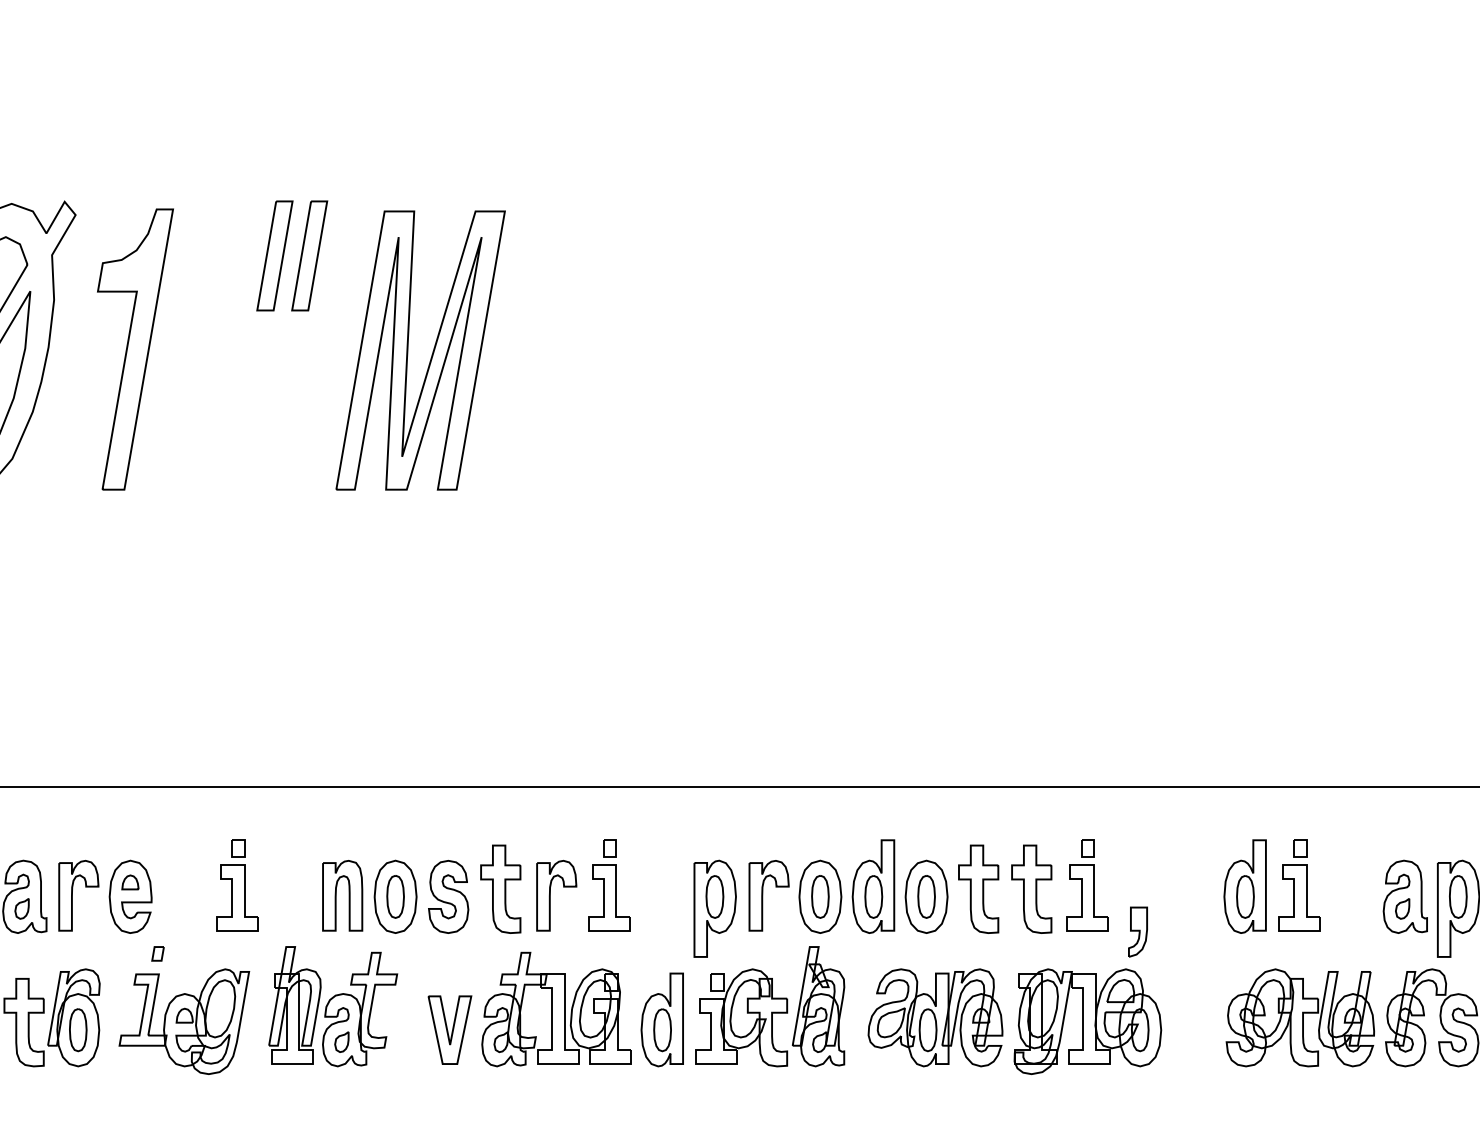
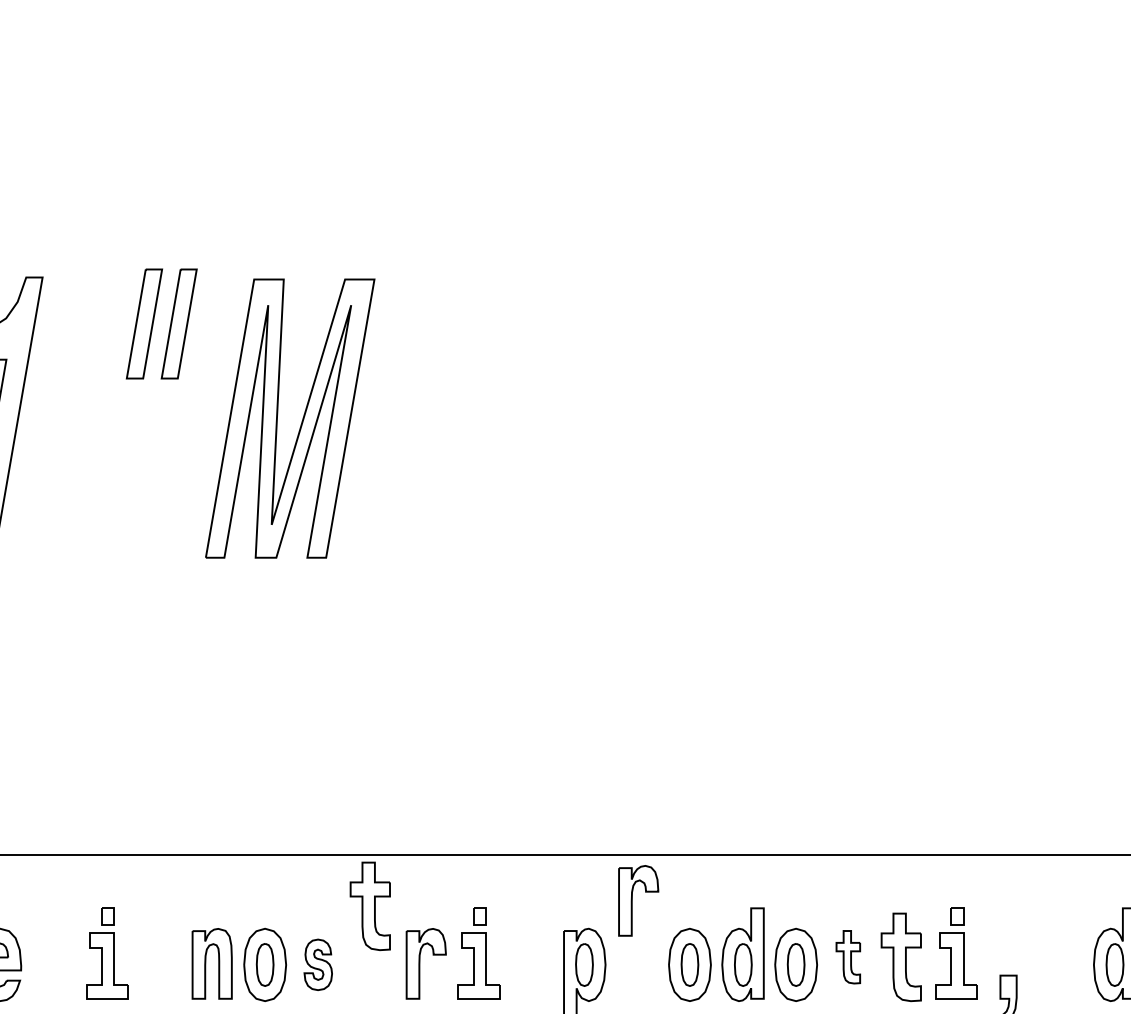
part: (500, 888) -> (370, 905), moved
part: (978, 888) -> (848, 956), size x0.6
part: (768, 895) -> (638, 900), moved
part: (448, 896) -> (318, 964), size x0.7

